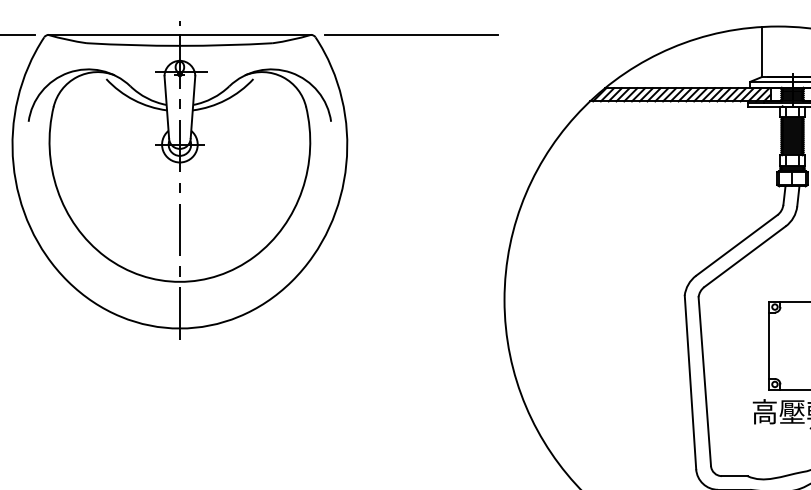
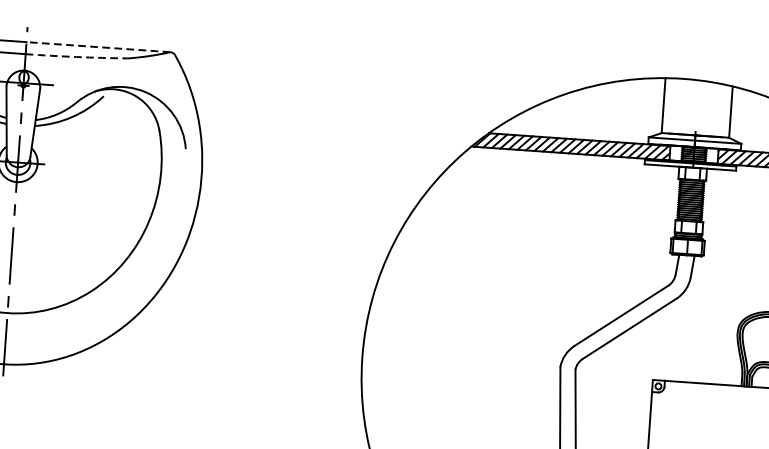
line: (245, 34) -> (98, 46), solid -> dashed
line: (410, 34) -> (279, 59), removed
arc: (226, 45) -> (76, 57), solid -> dashed

